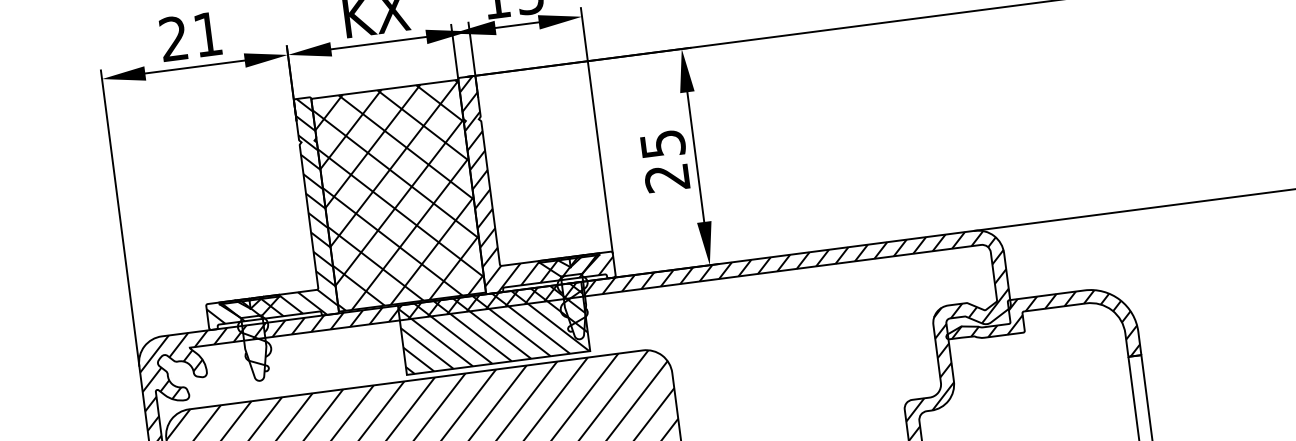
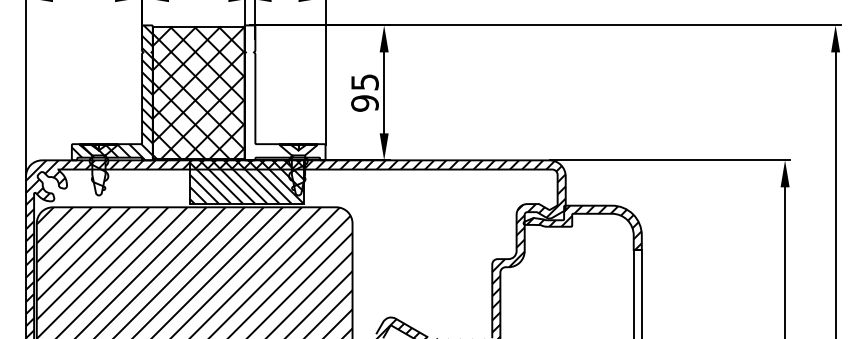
hatch: (536, 177) -> (284, 92), removed
text: (666, 178) -> (364, 103), 25 -> 95

